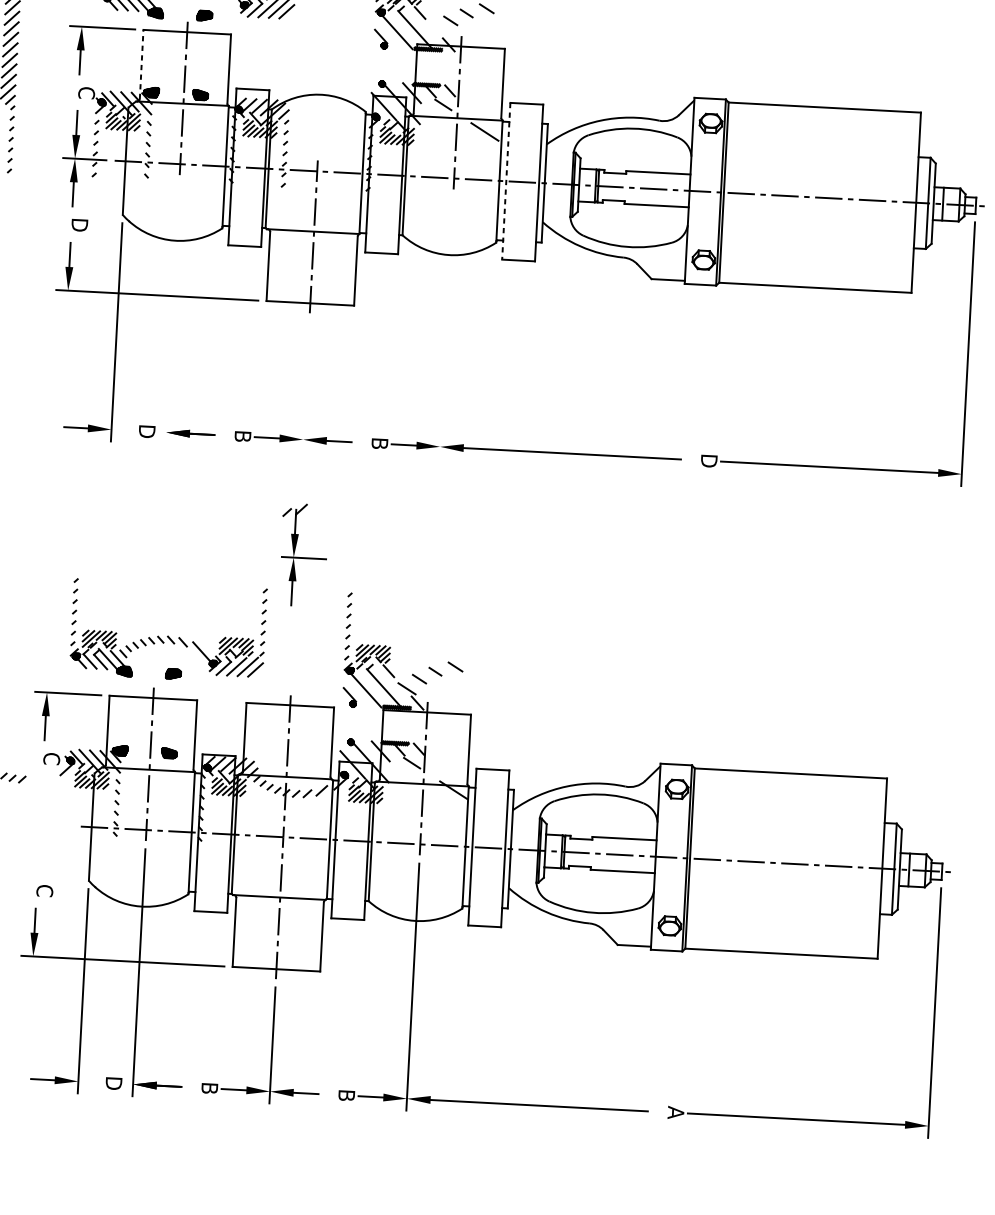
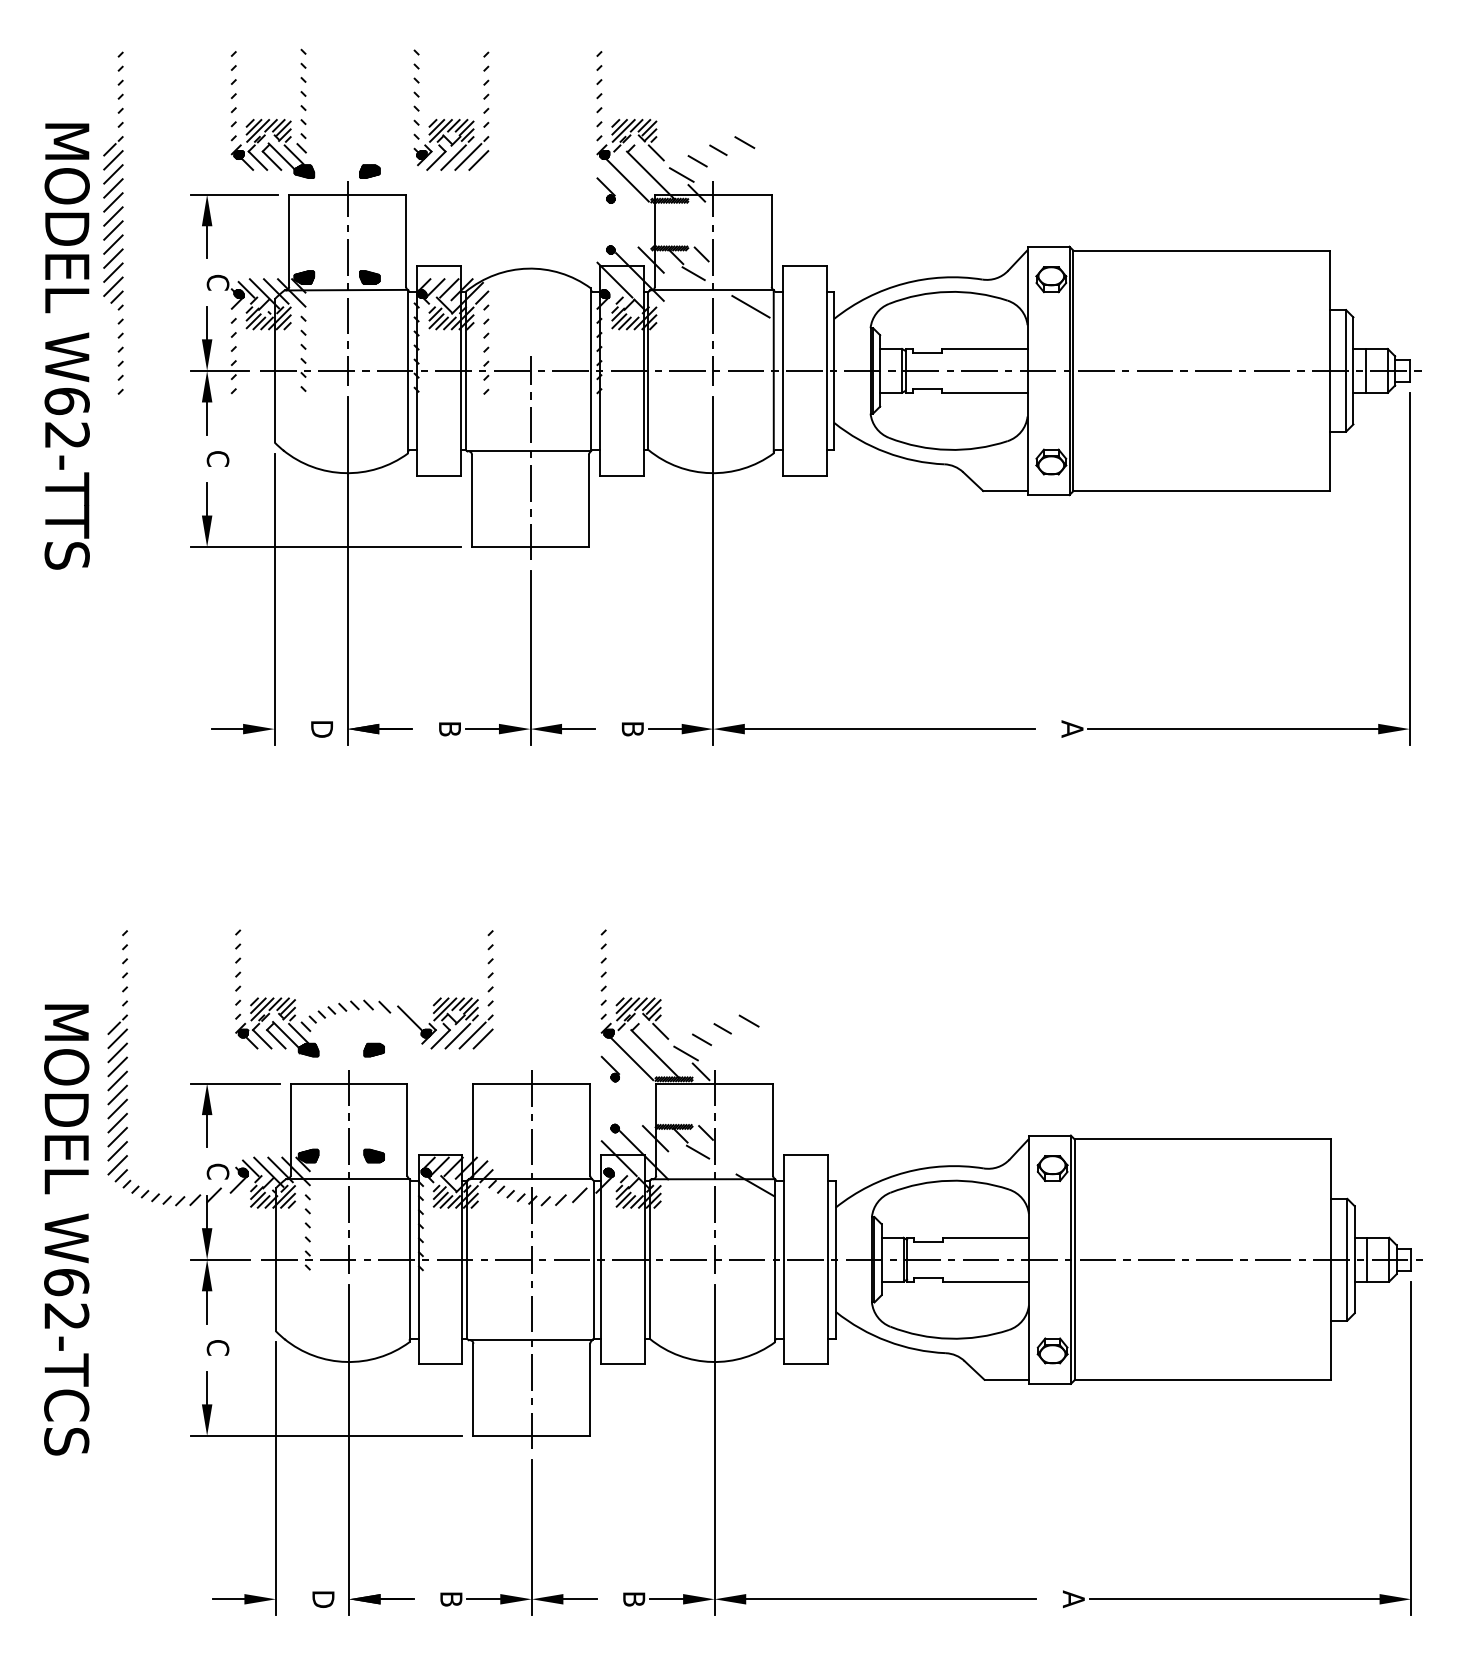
line: (438, 30) -> (681, 174), added
line: (141, 64) -> (289, 240), dashed -> solid
line: (506, 180) -> (782, 370), dashed -> solid
text: (79, 225) -> (217, 459), D -> C
line: (172, 313) -> (347, 570), added
line: (446, 328) -> (713, 570), added
line: (306, 386) -> (530, 657), added
text: (709, 460) -> (1072, 728), D -> A
part: (303, 554) -> (219, 1255), moved

